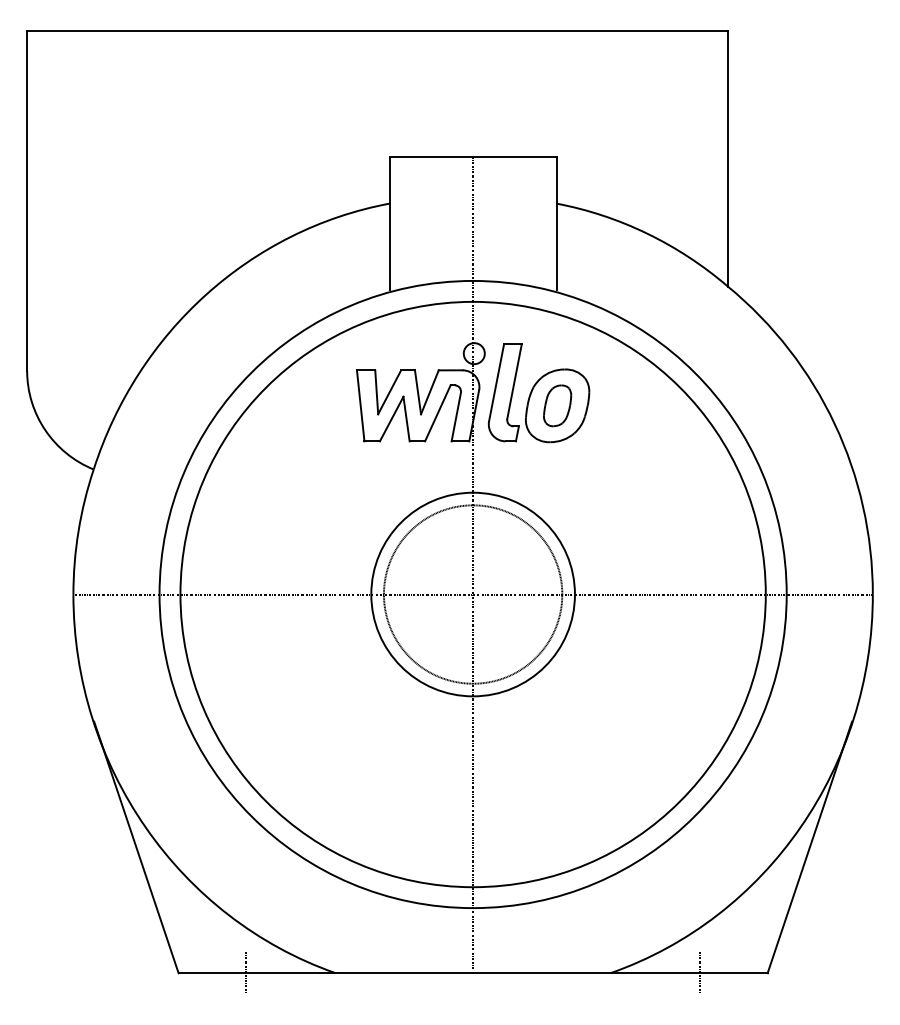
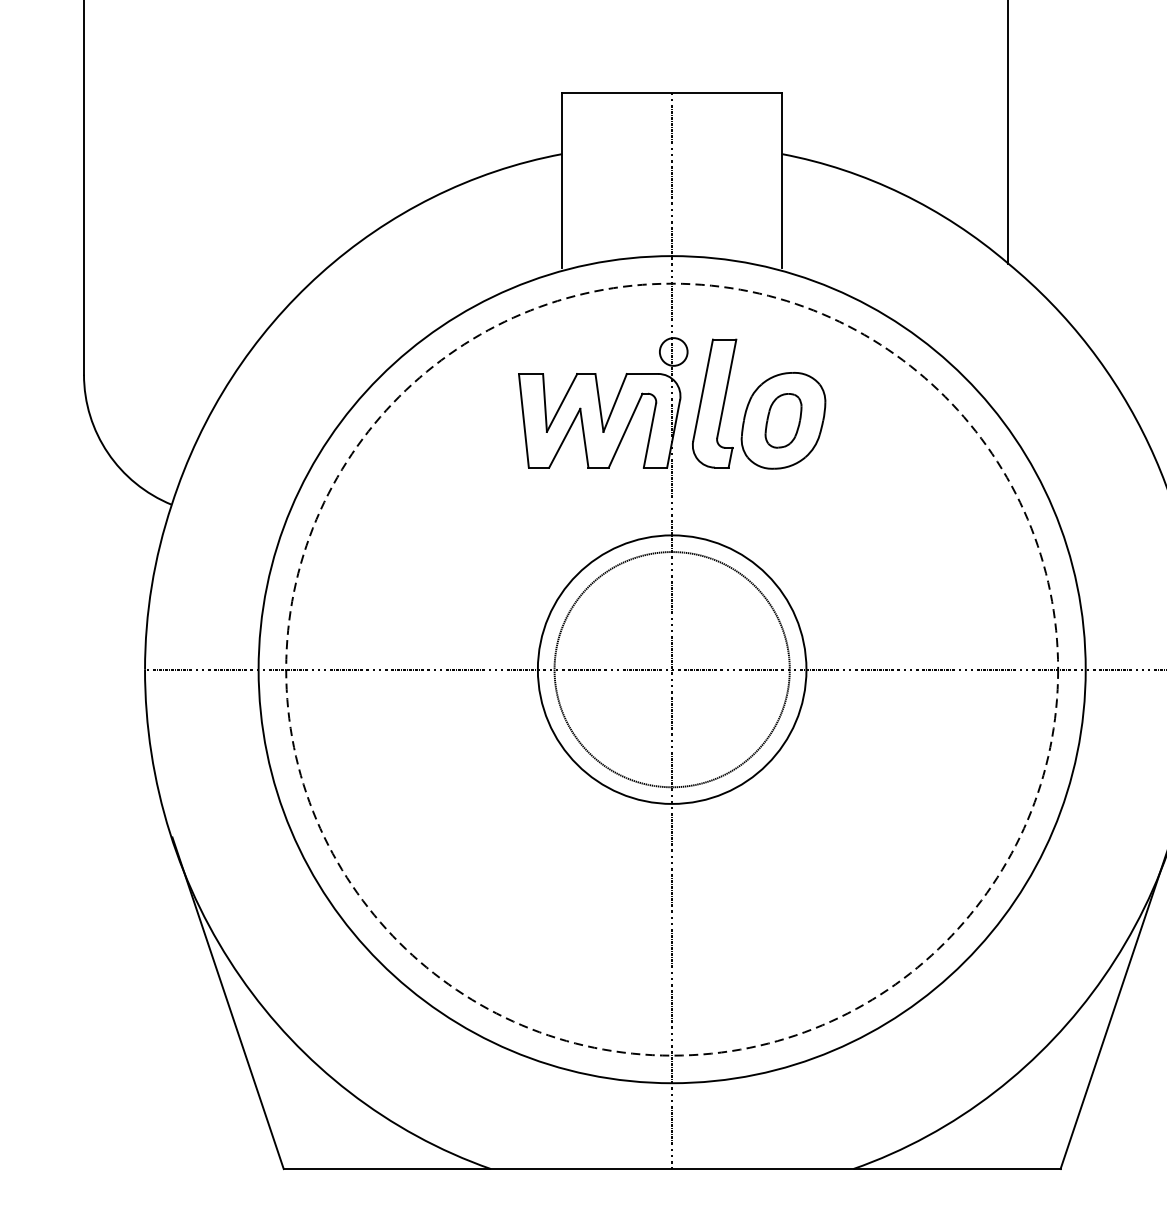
circle: (472, 594) -> (671, 669), solid -> dashed
line: (245, 973) -> (371, 1169), removed
line: (700, 973) -> (972, 1169), removed

